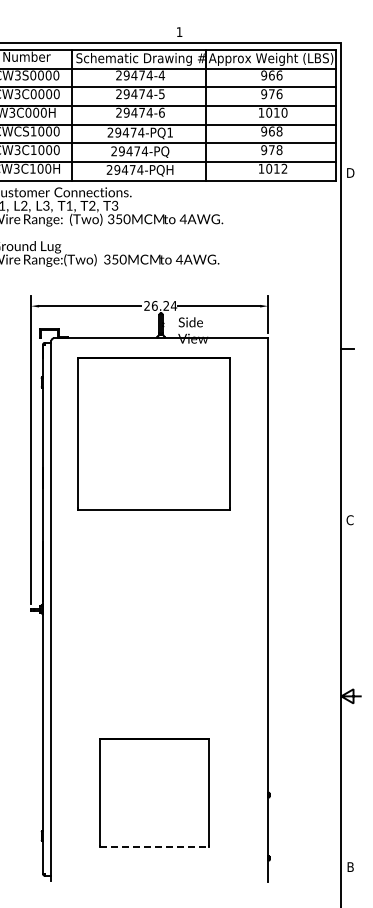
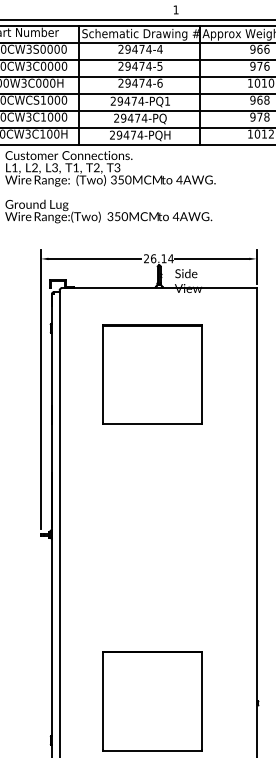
text: (165, 305) -> (163, 258), 26.24 -> 26.14
part: (154, 433) -> (153, 374), size x0.71
line: (154, 847) -> (153, 750), dashed -> solid

